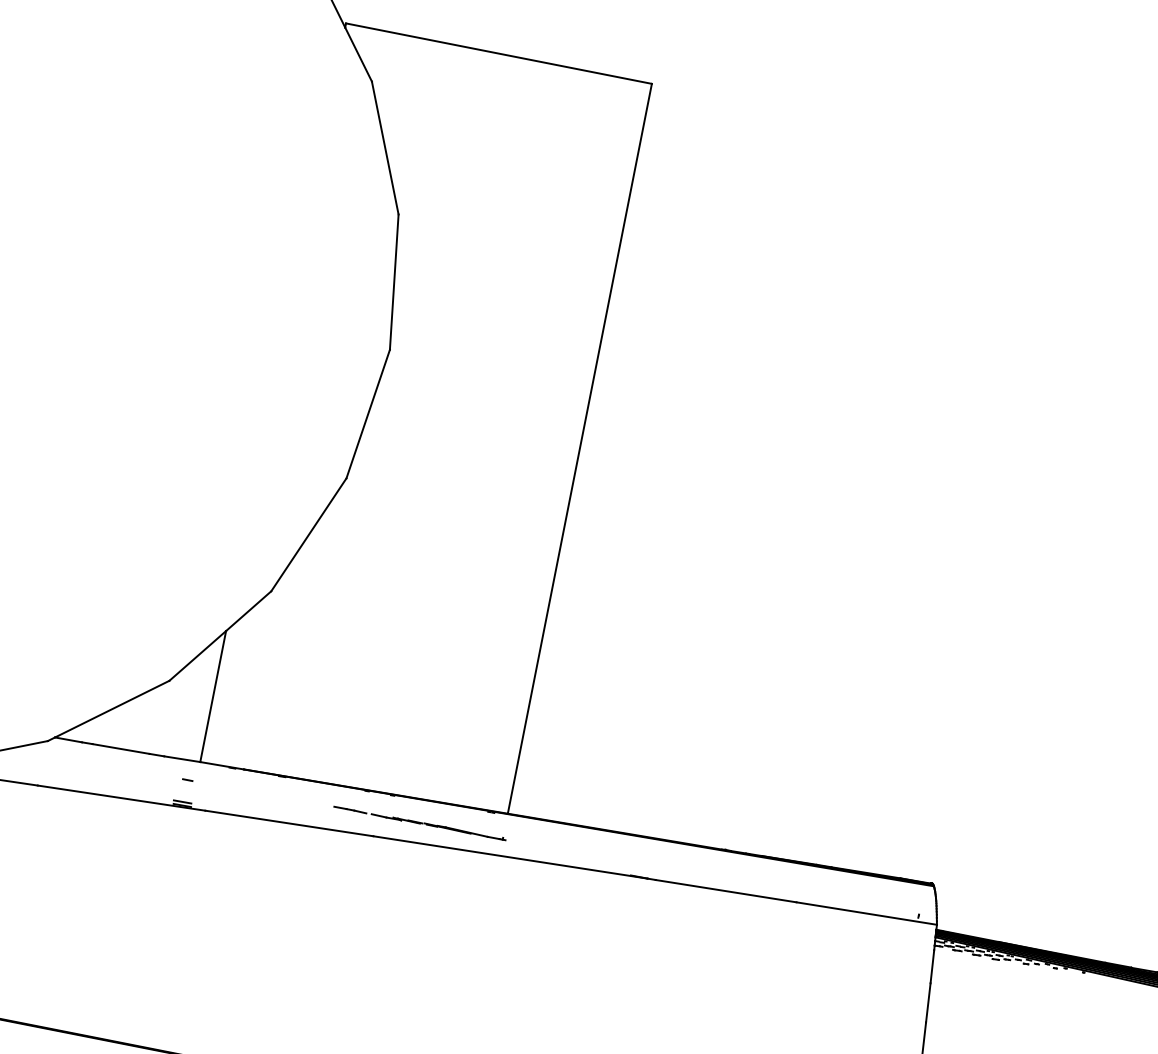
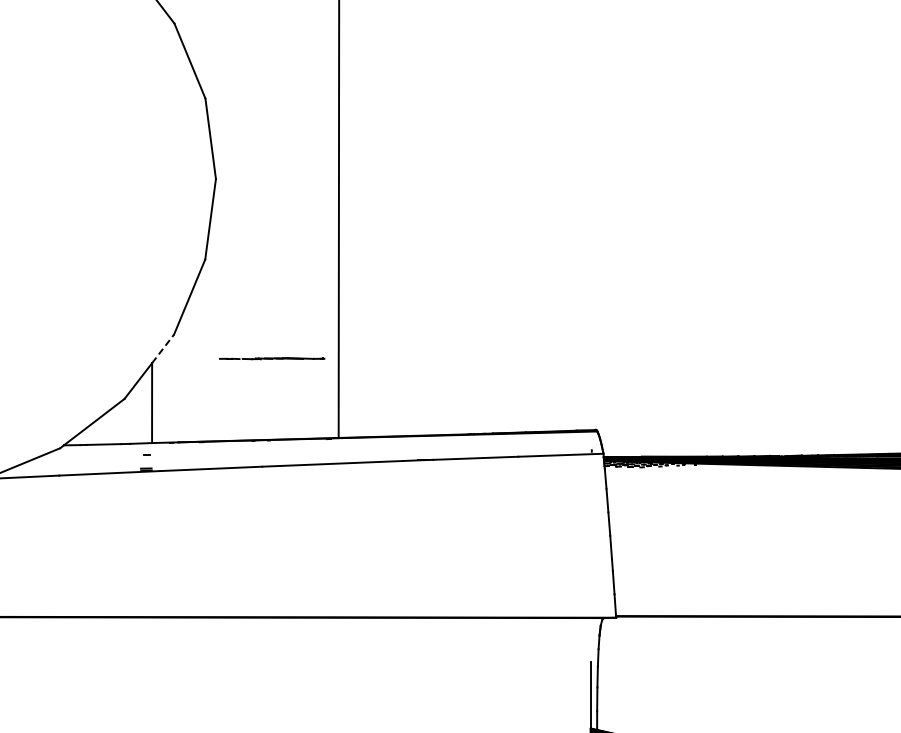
line: (249, 610) -> (163, 348), solid -> dashed
line: (420, 823) -> (272, 358), moved

